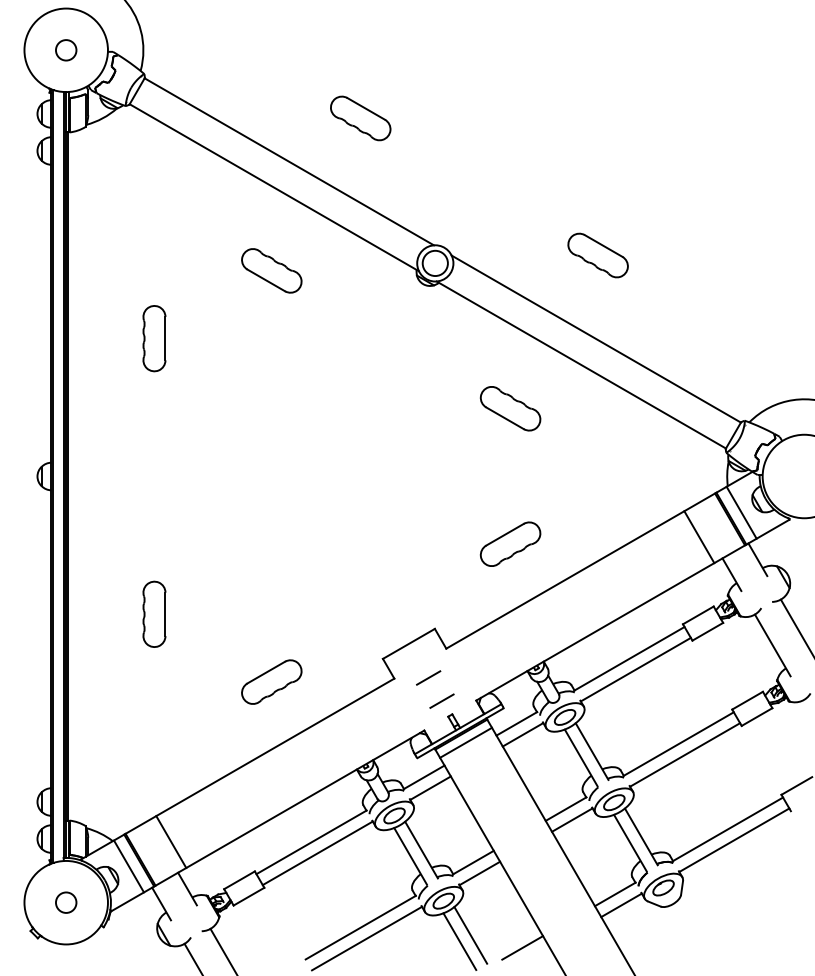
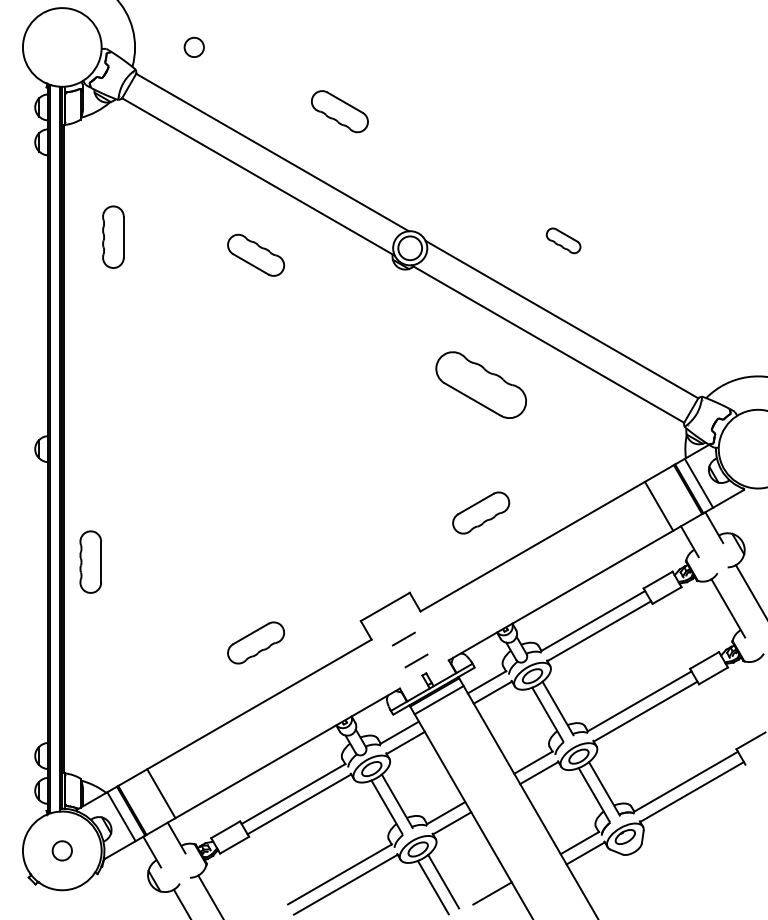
circle: (66, 50) -> (194, 47), moved
part: (597, 255) -> (563, 240), size x0.6
part: (154, 338) -> (113, 237), moved
part: (510, 408) -> (481, 385), size x1.6
part: (154, 613) -> (90, 561), moved

